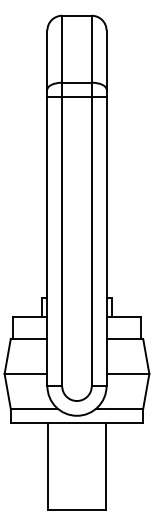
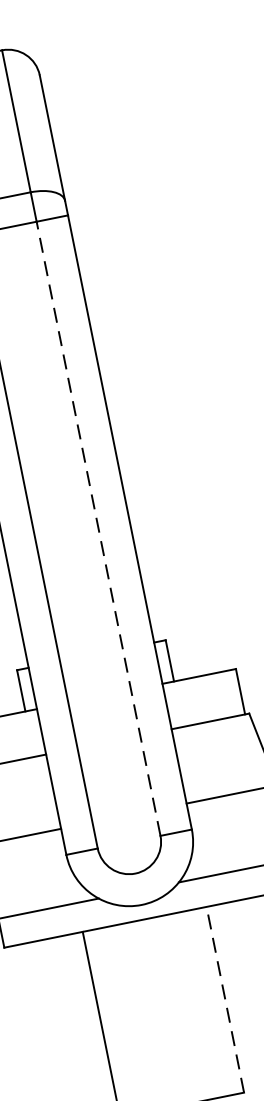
line: (91, 241) -> (98, 529), solid -> dashed
line: (106, 466) -> (226, 999), solid -> dashed

